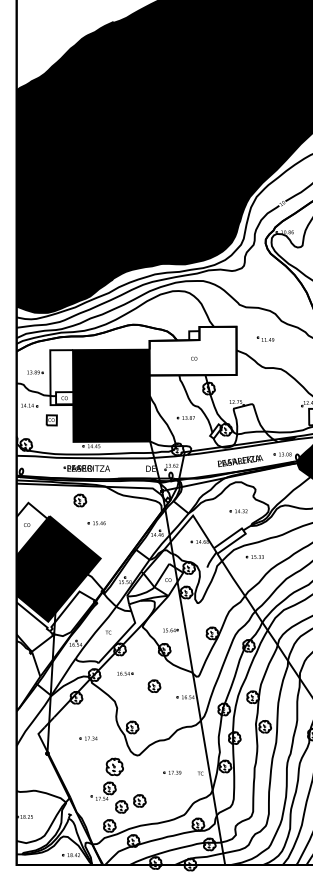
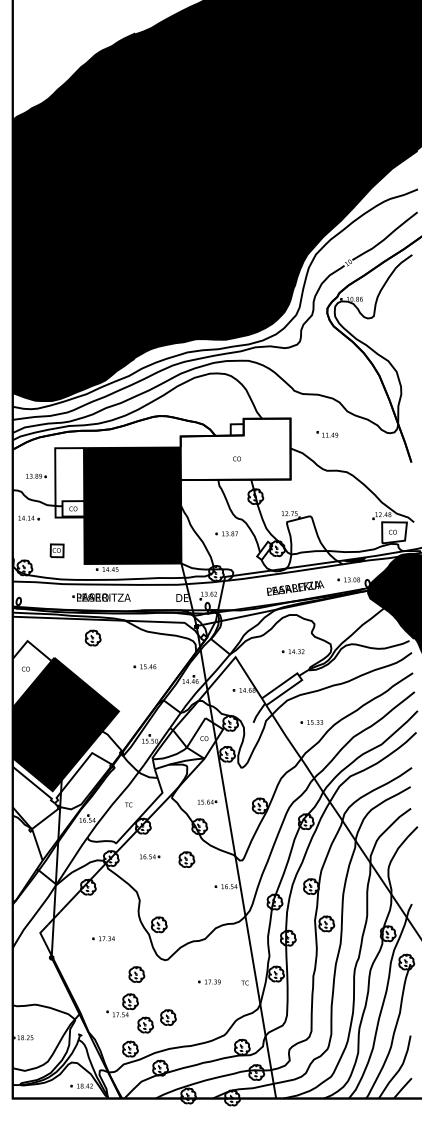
part: (51, 420) -> (56, 550), moved
part: (96, 523) -> (144, 666), moved
part: (254, 557) -> (311, 722), moved
part: (154, 686) -> (186, 859), moved
part: (114, 766) -> (136, 974), size x0.71

